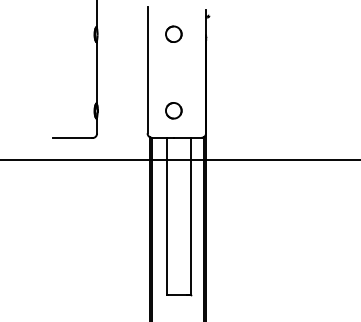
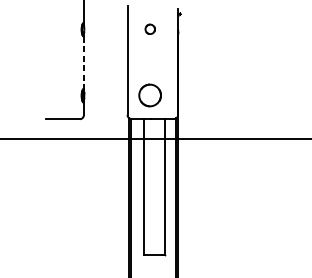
part: (173, 33) -> (149, 28), size x0.7
line: (97, 72) -> (84, 62), solid -> dashed
part: (173, 110) -> (149, 95), size x1.6

